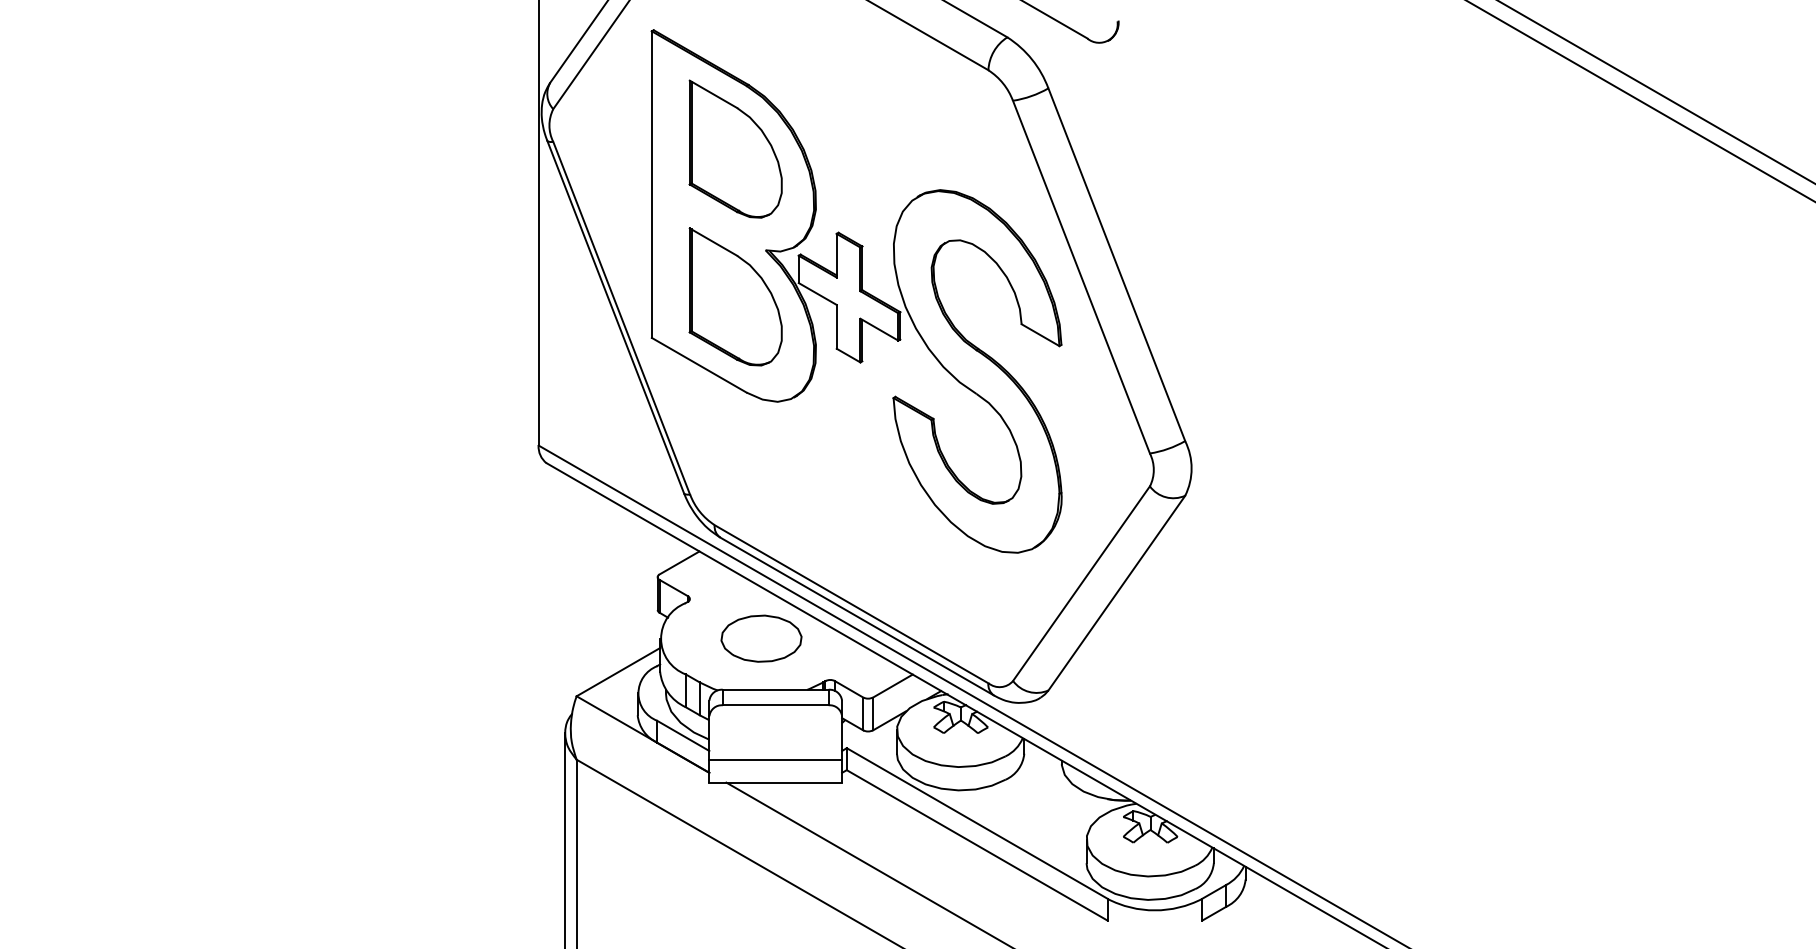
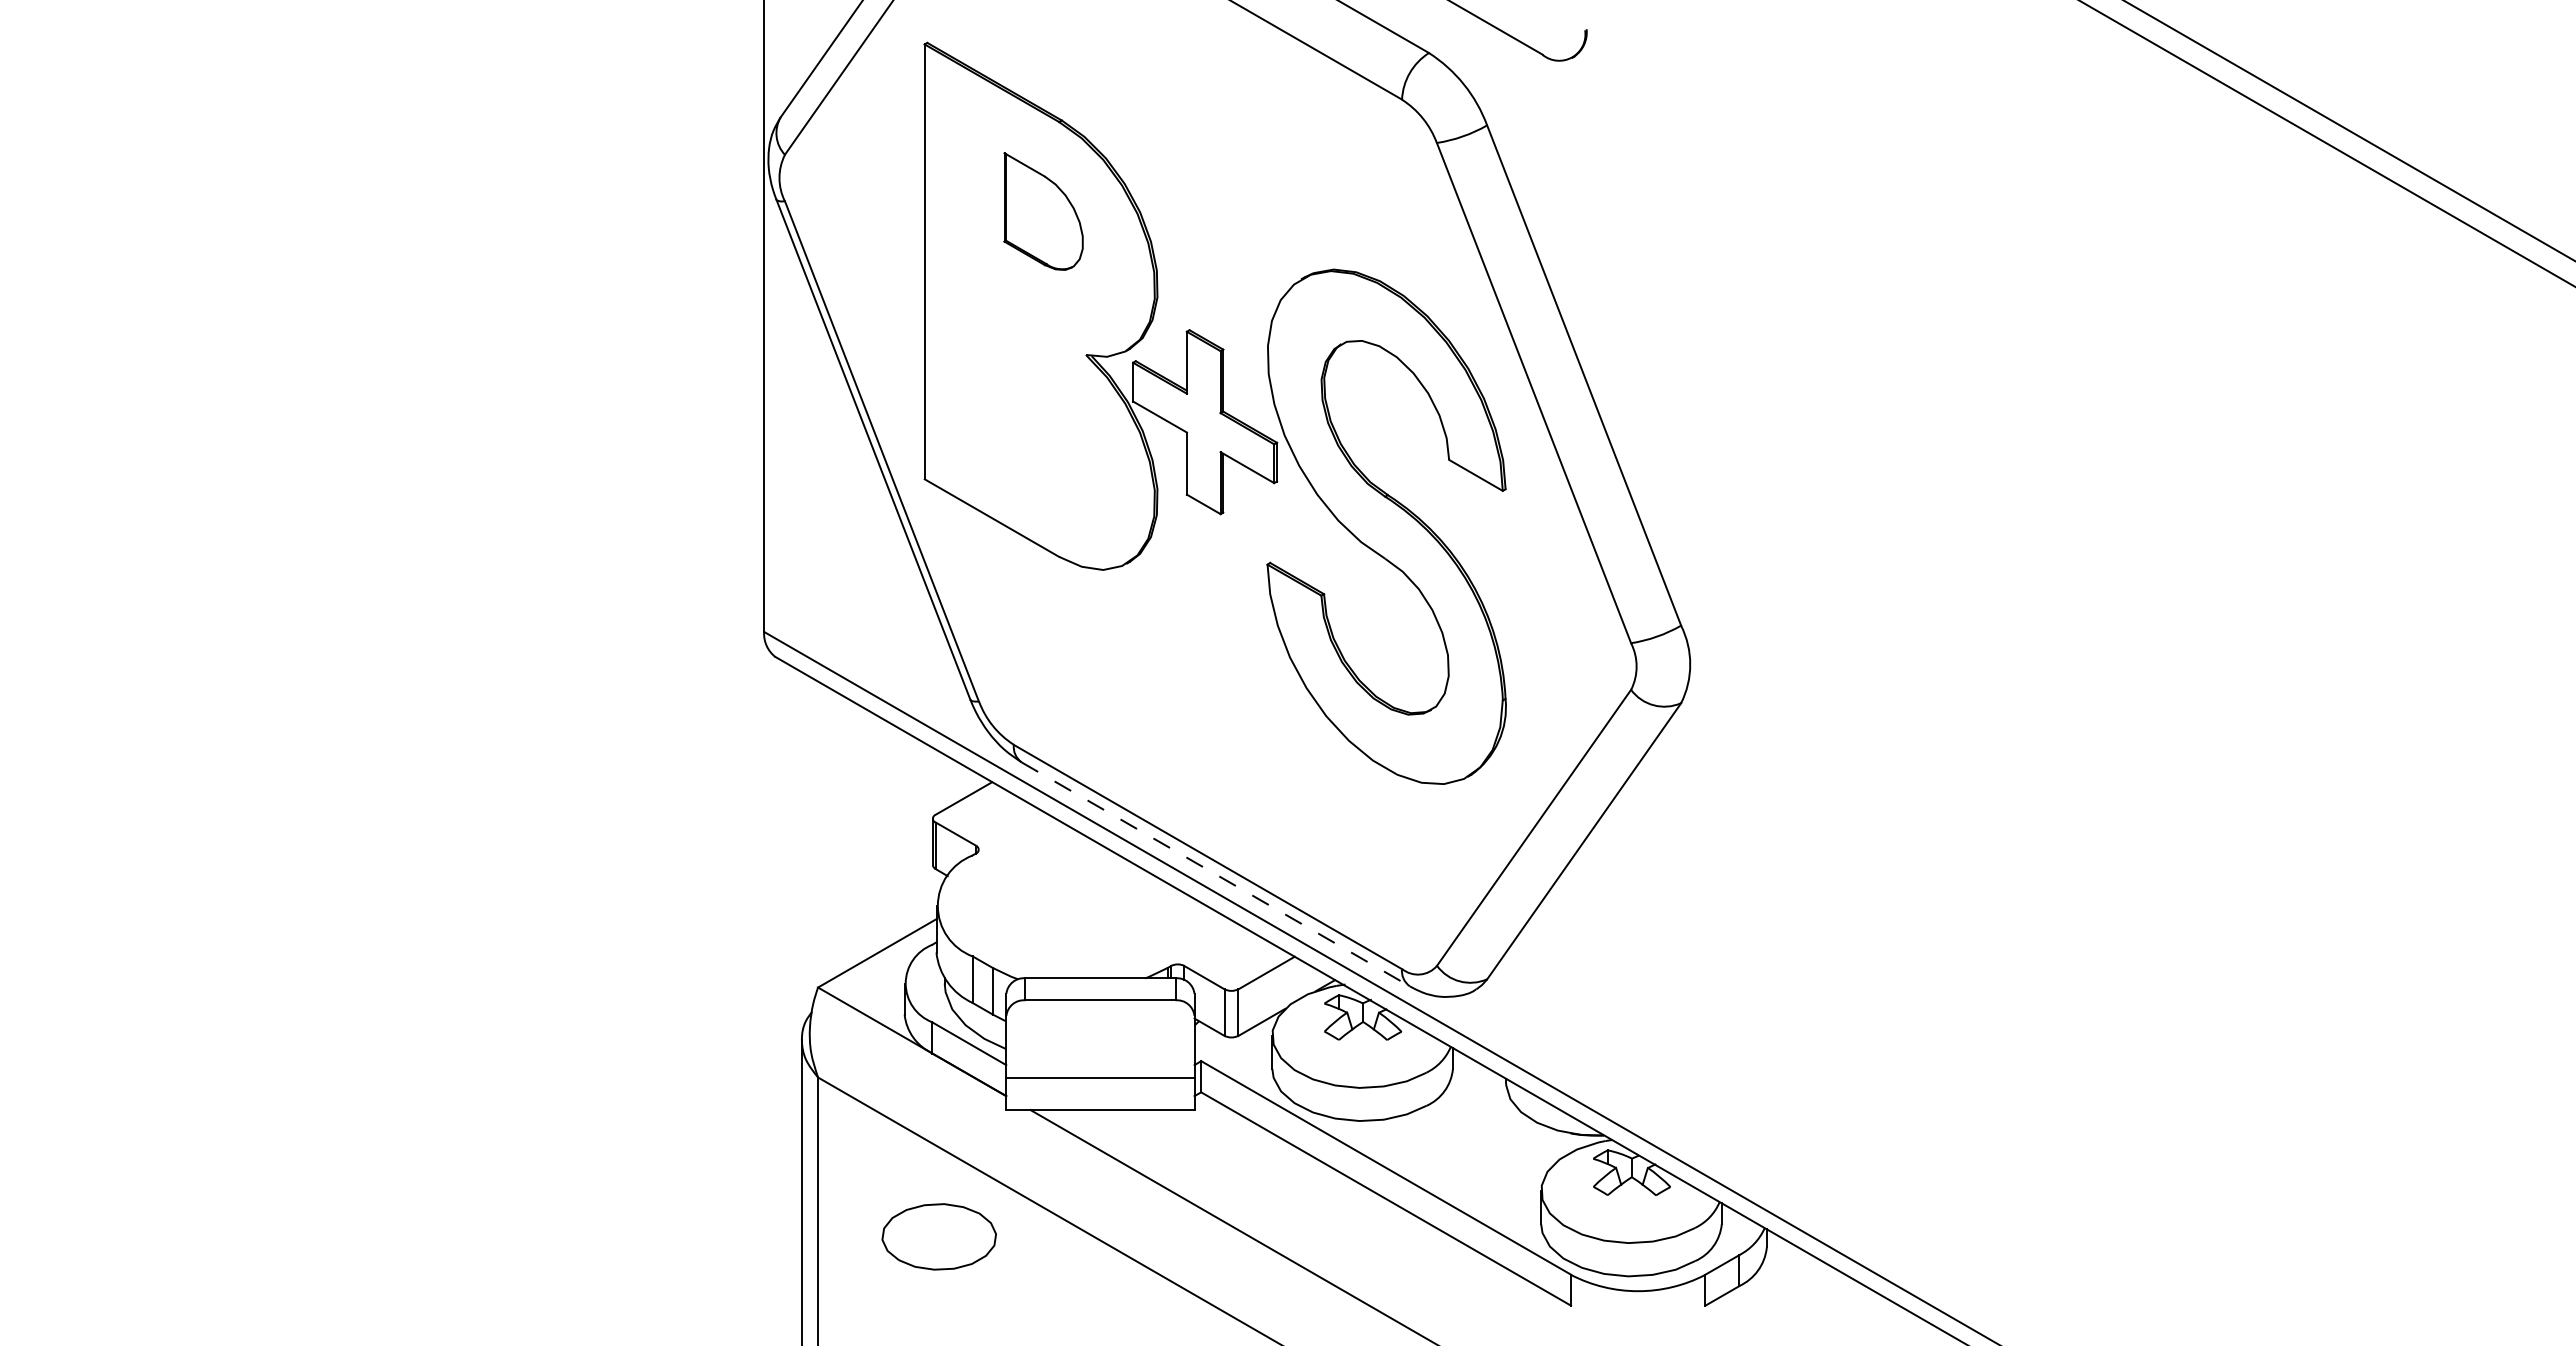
part: (735, 149) -> (1043, 211), size x0.6
part: (735, 296) -> (1043, 420), removed
line: (857, 616) -> (1216, 874), solid -> dashed
part: (760, 638) -> (938, 1236), moved

